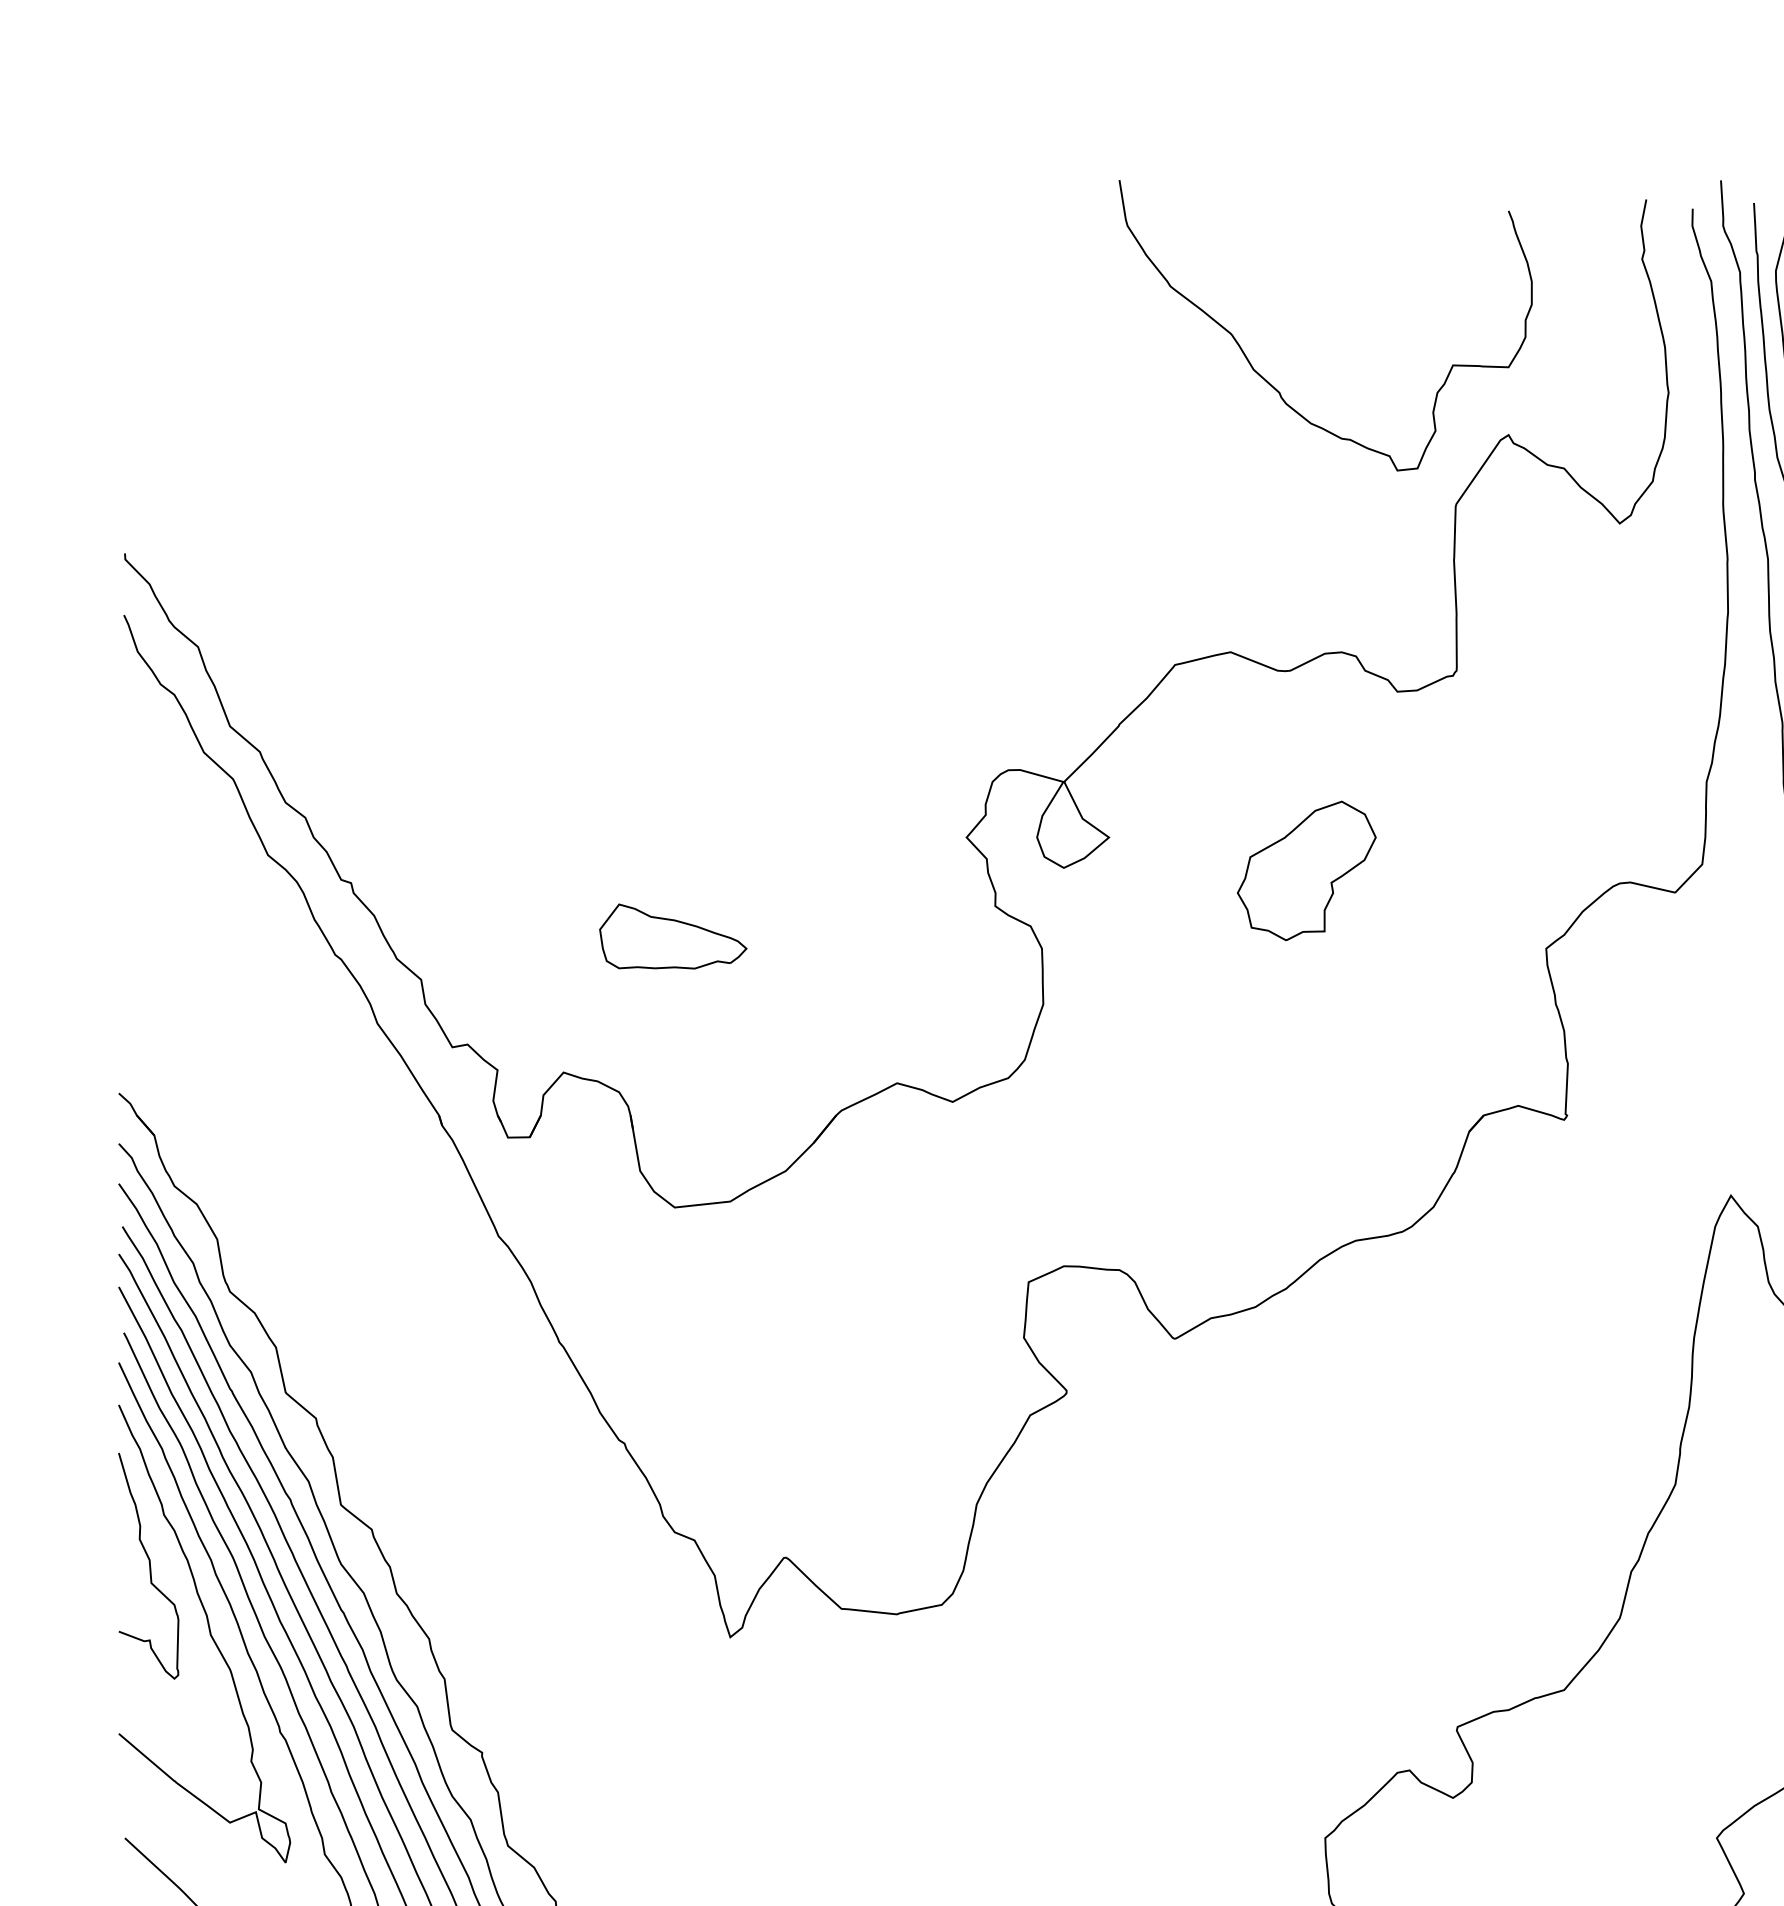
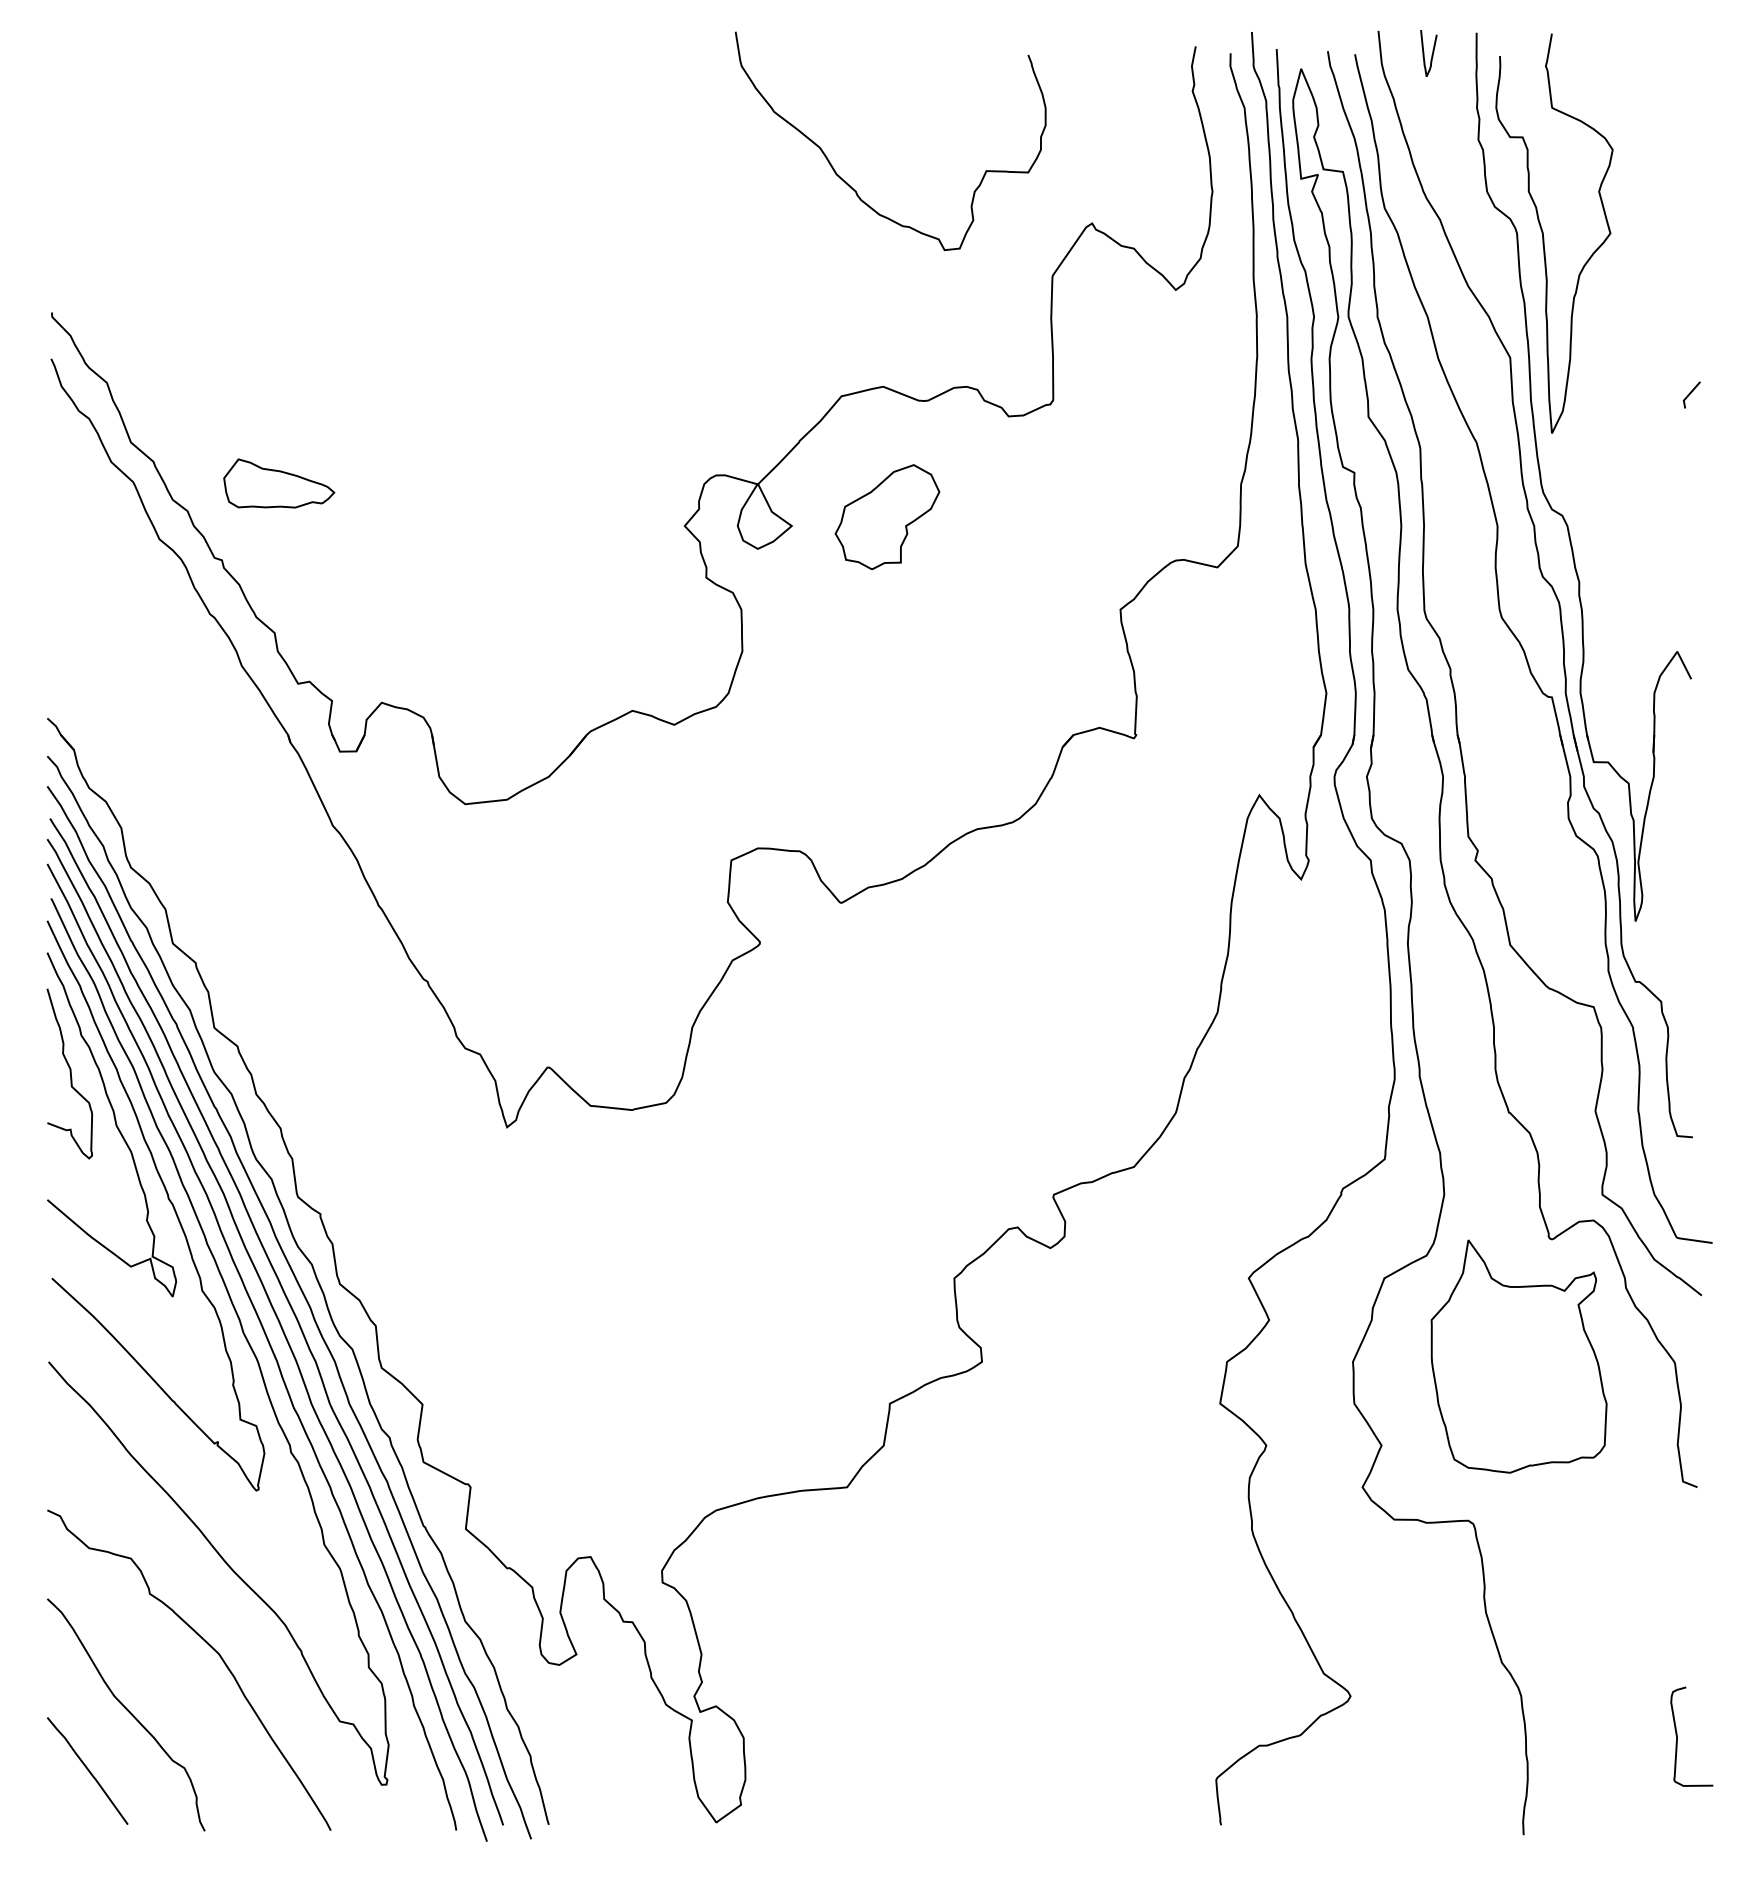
curve: (1269, 381) -> (848, 183), moved
part: (1306, 870) -> (887, 516), moved
part: (673, 936) -> (279, 483), moved

